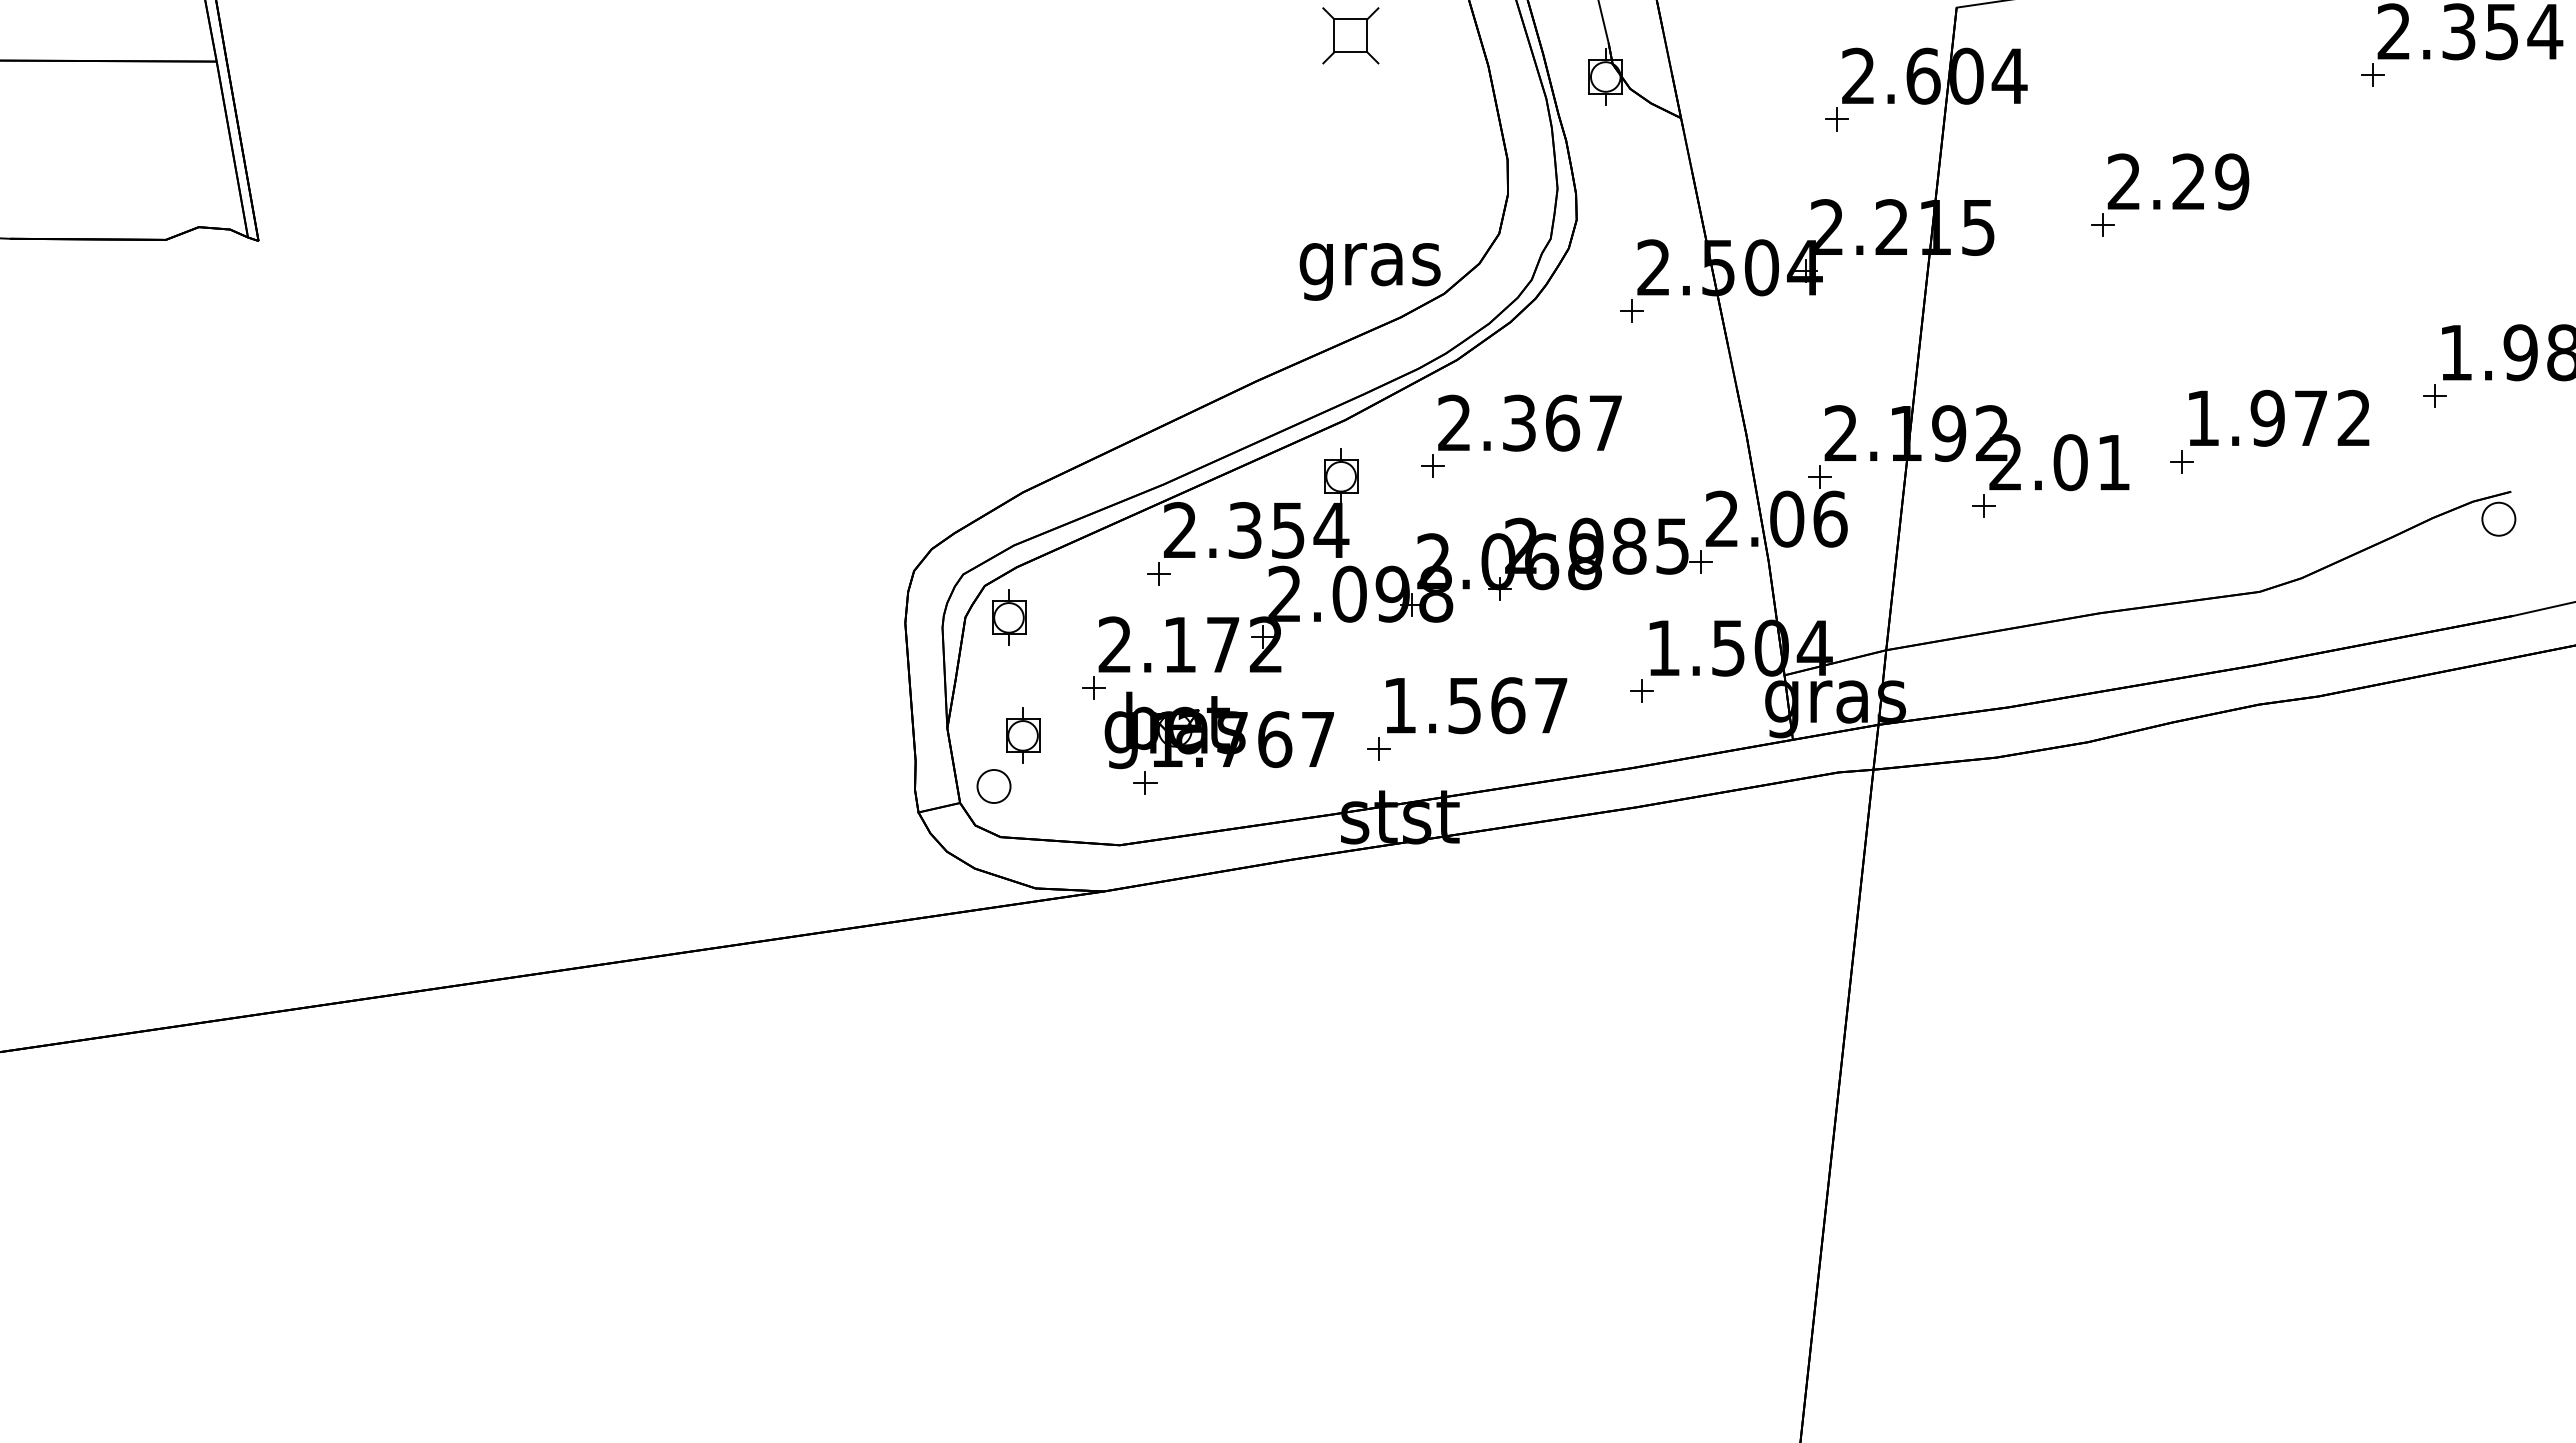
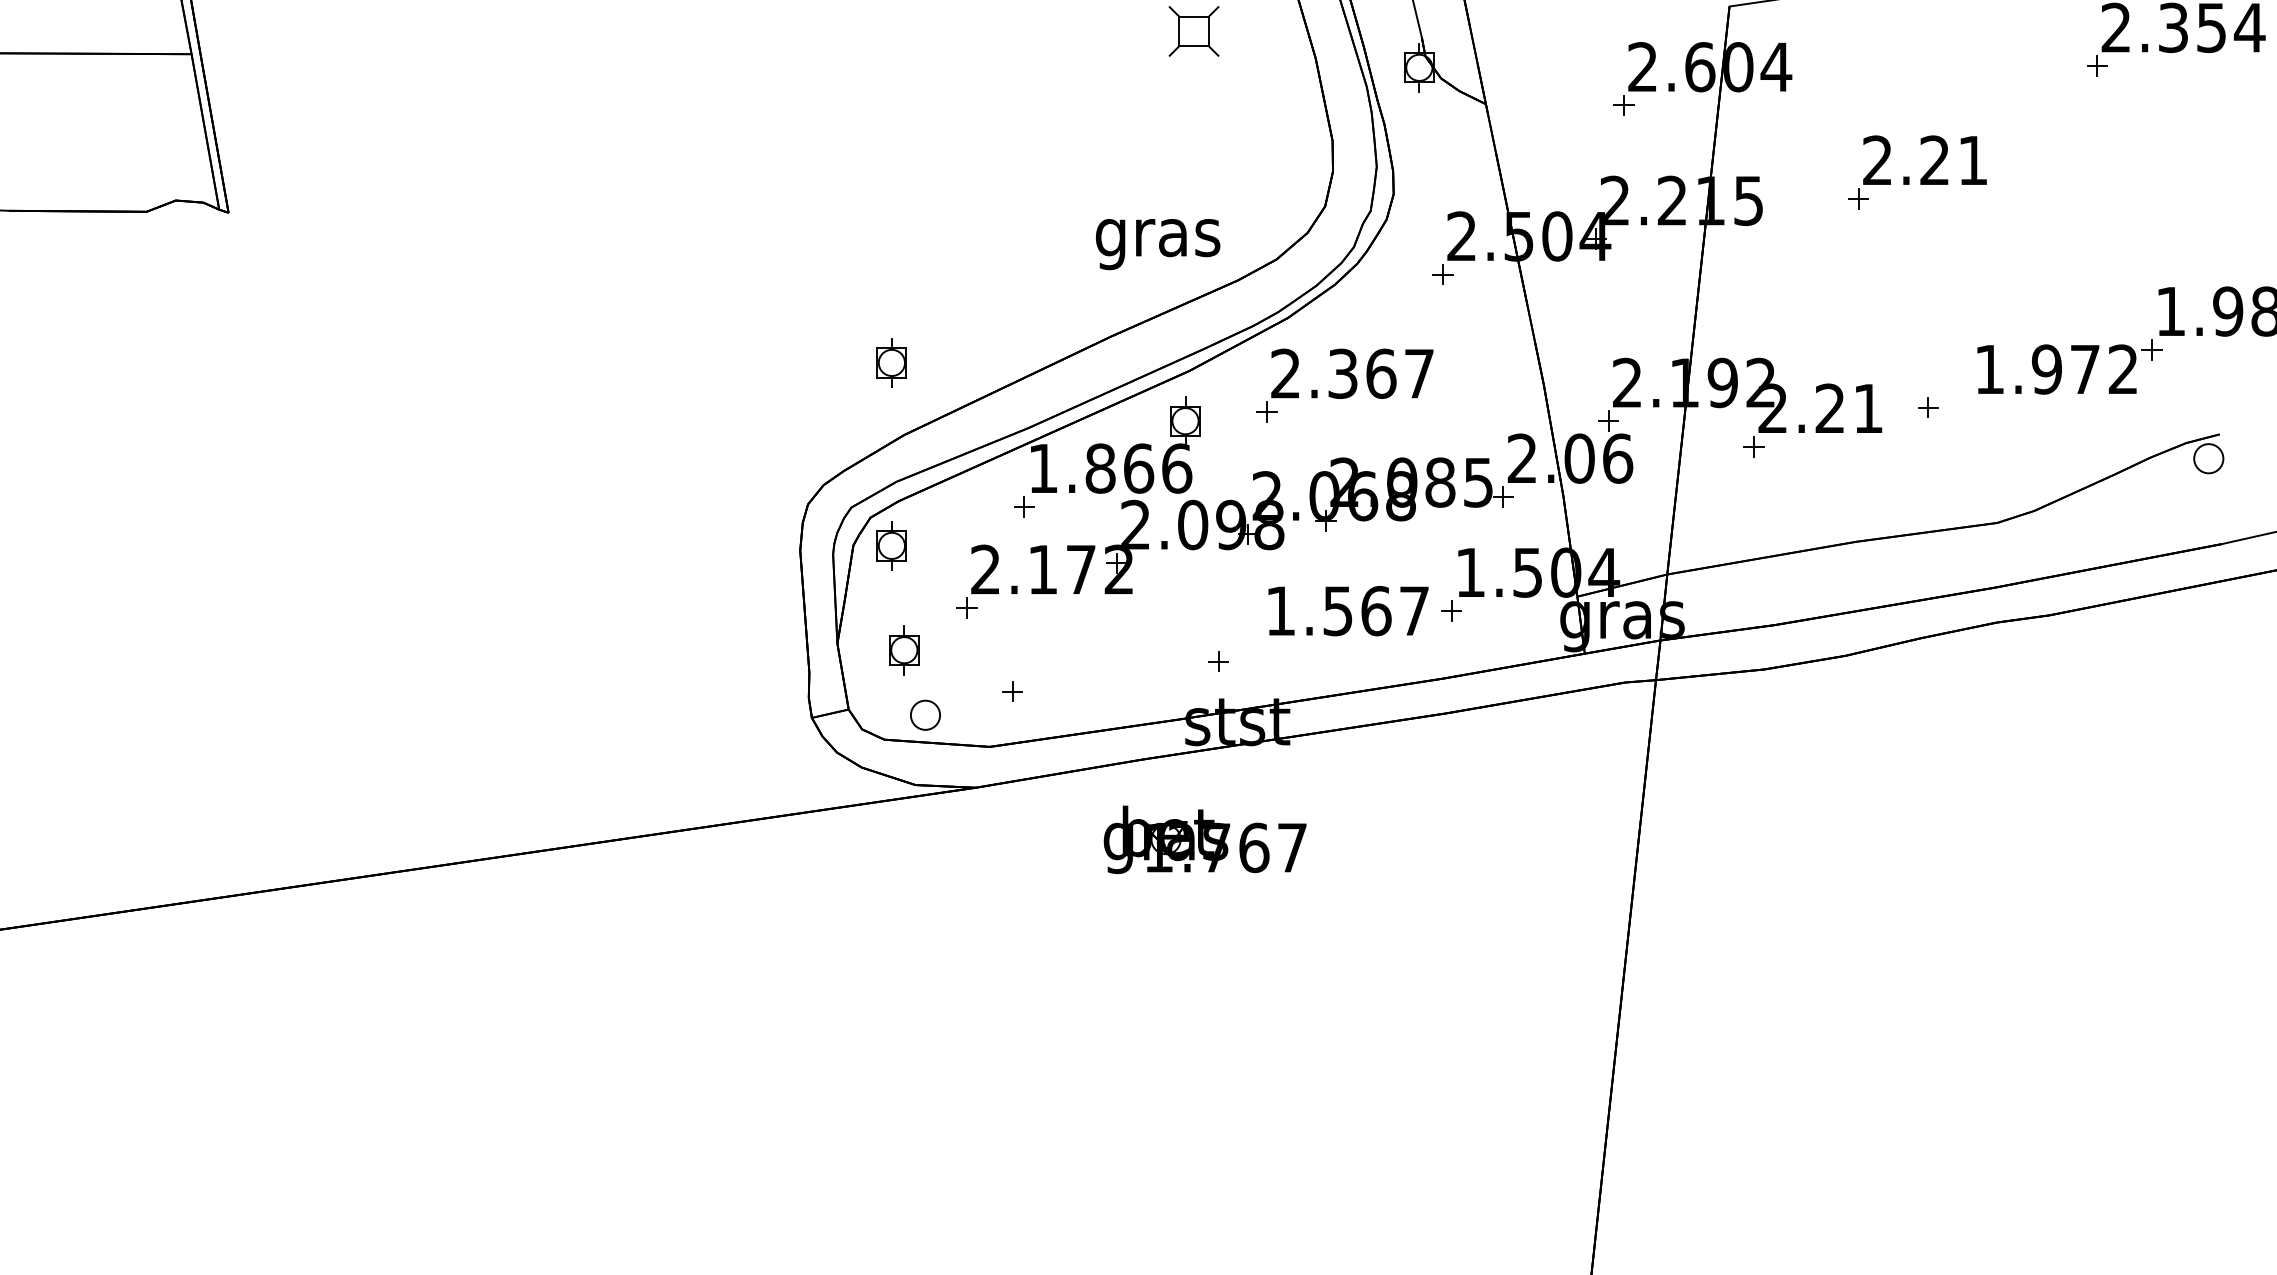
text: (2232, 181) -> (1973, 160), 2.29 -> 2.21
text: (1369, 271) -> (1157, 244), moved
part: (1009, 410) -> (892, 362), added
text: (2279, 417) -> (2057, 368), moved
text: (2070, 462) -> (1830, 408), 2.01 -> 2.21
text: (1256, 530) -> (1110, 468), 2.354 -> 1.866
text: (1476, 705) -> (1348, 610), moved
part: (1218, 730) -> (1204, 839), moved
part: (993, 786) -> (925, 715), moved

